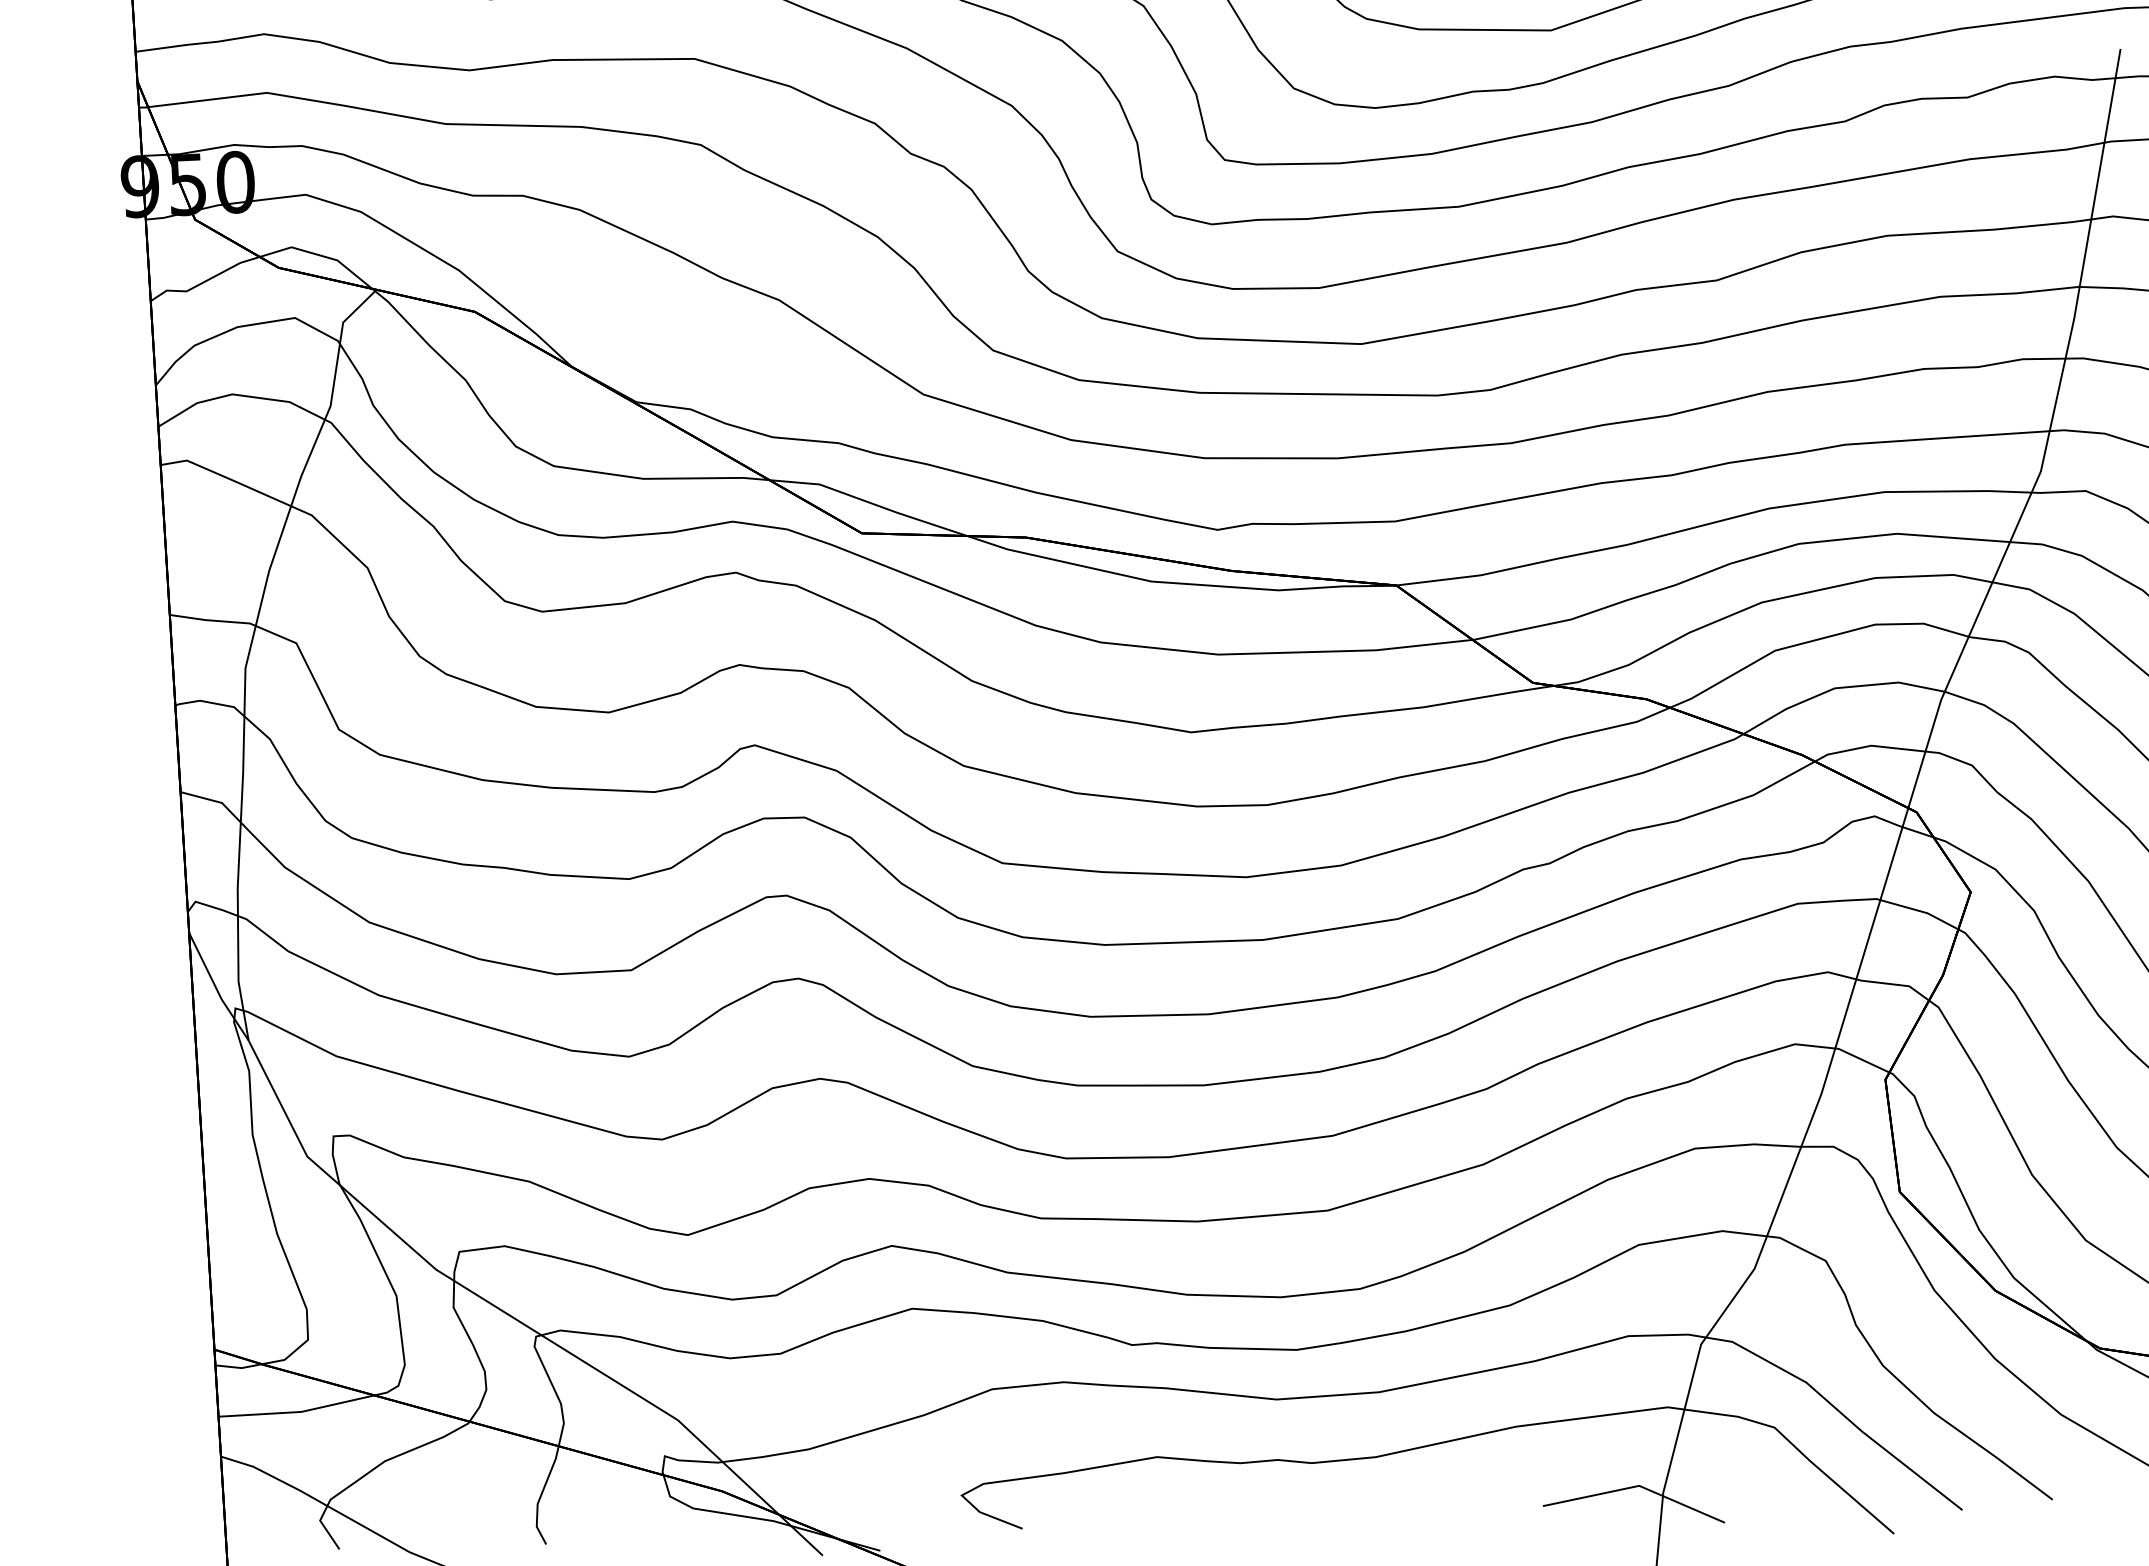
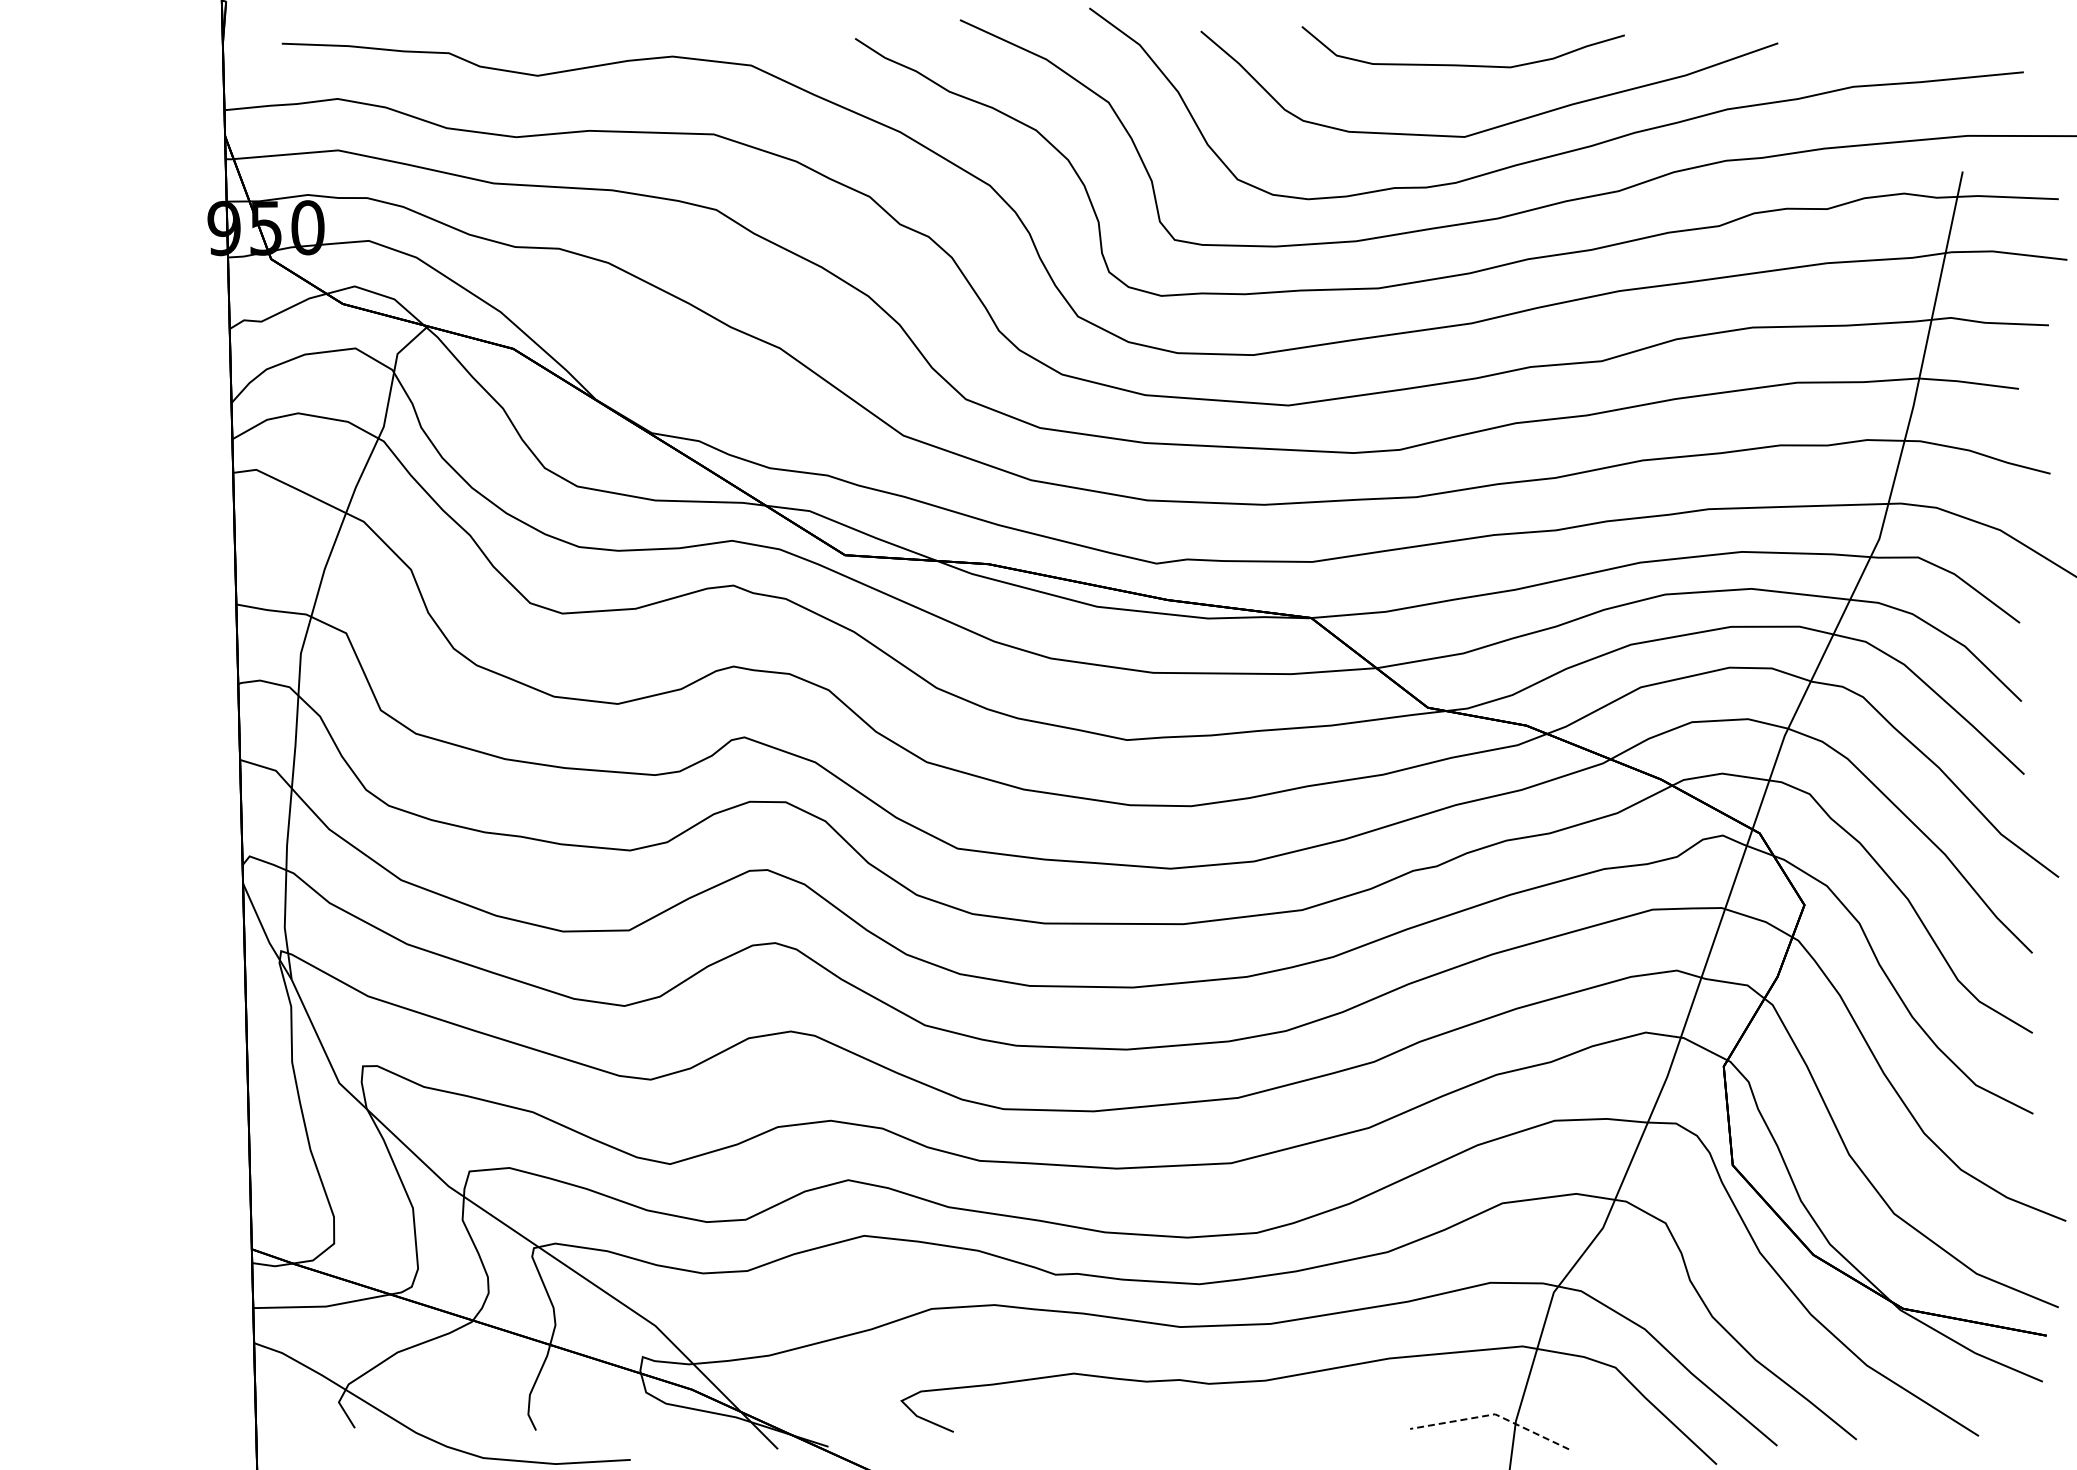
line: (1637, 1486) -> (1493, 1414), solid -> dashed

